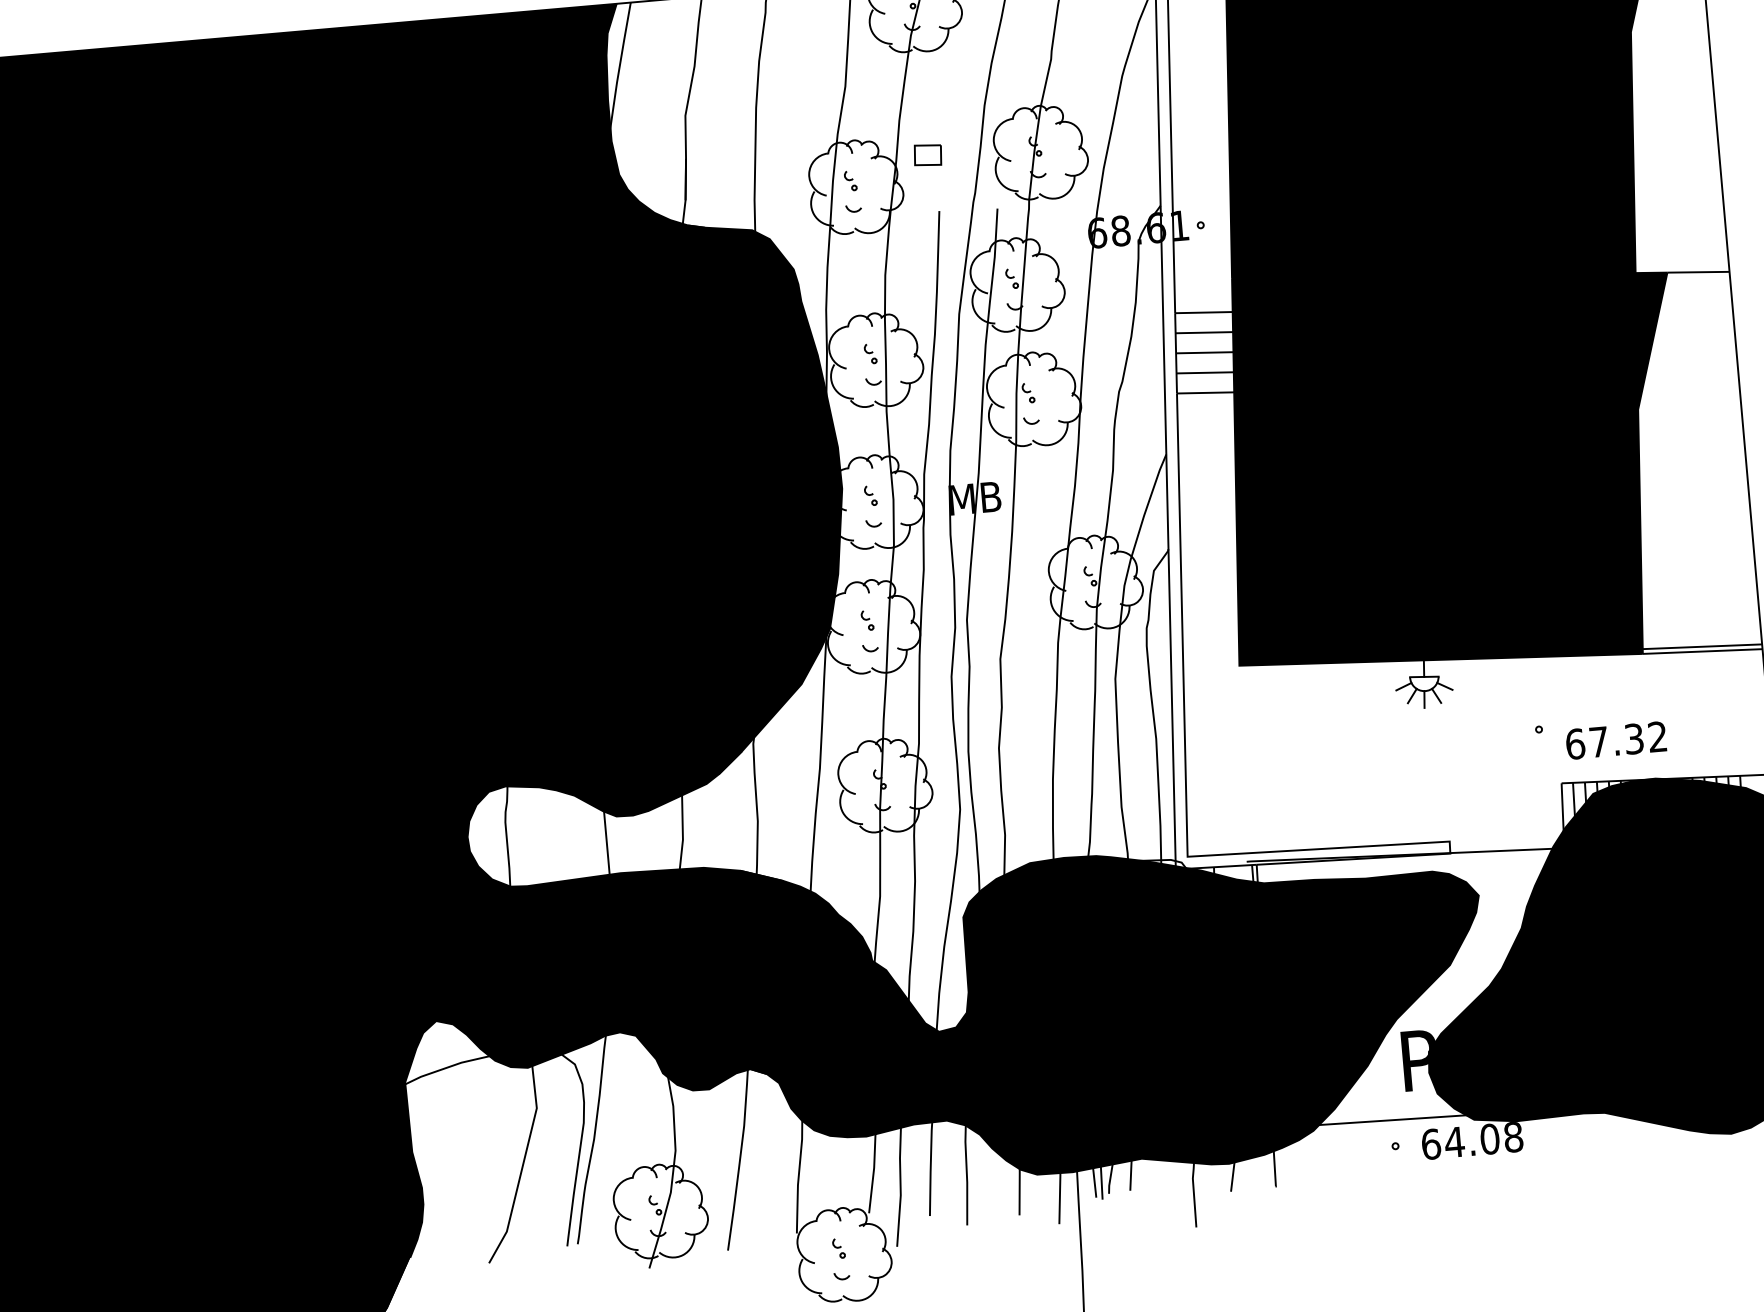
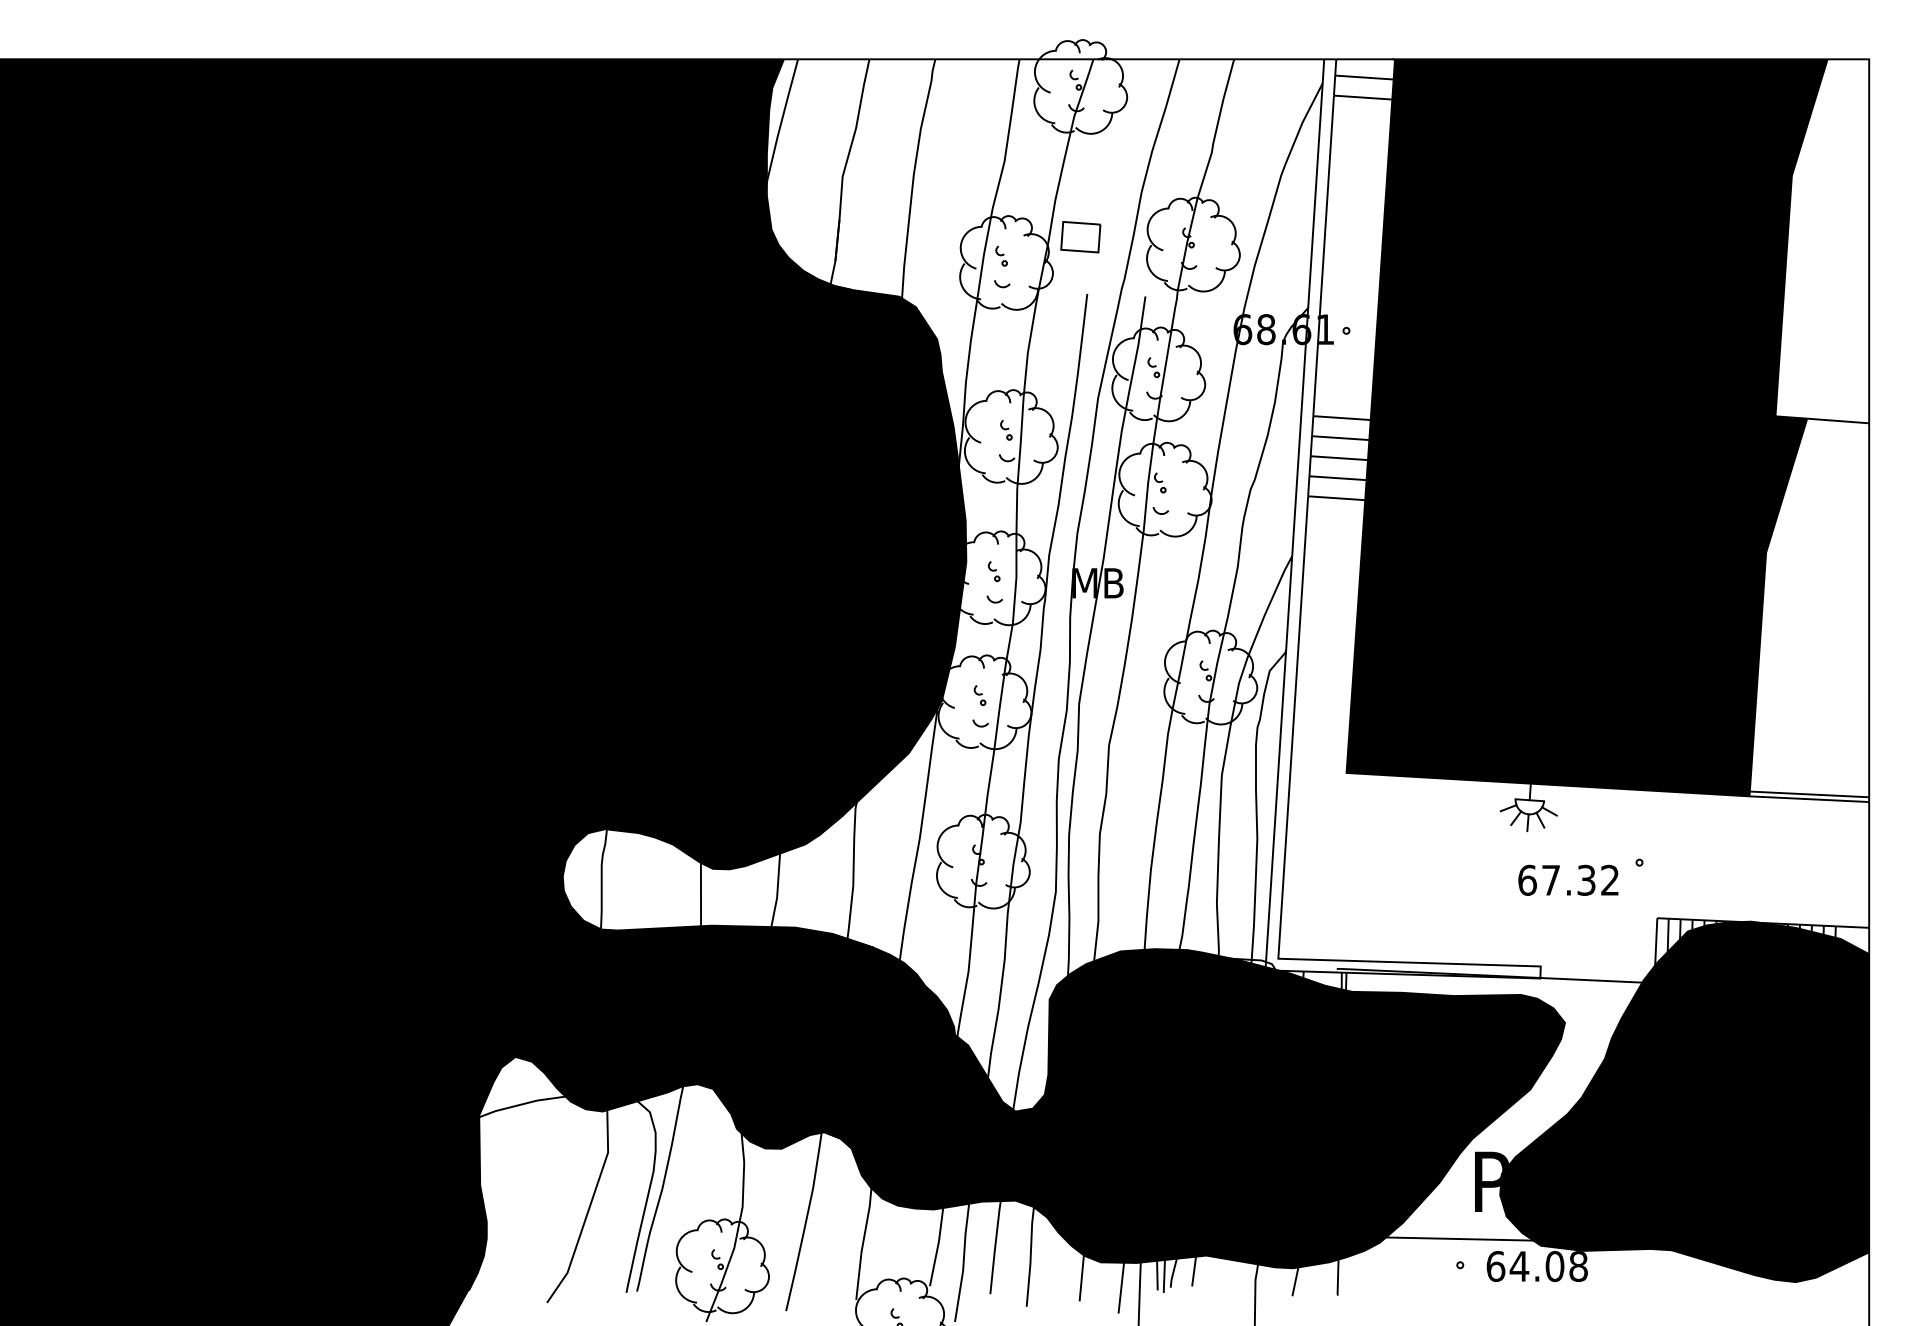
part: (927, 155) -> (1080, 237), size x1.43
text: (1616, 739) -> (1568, 879), moved

